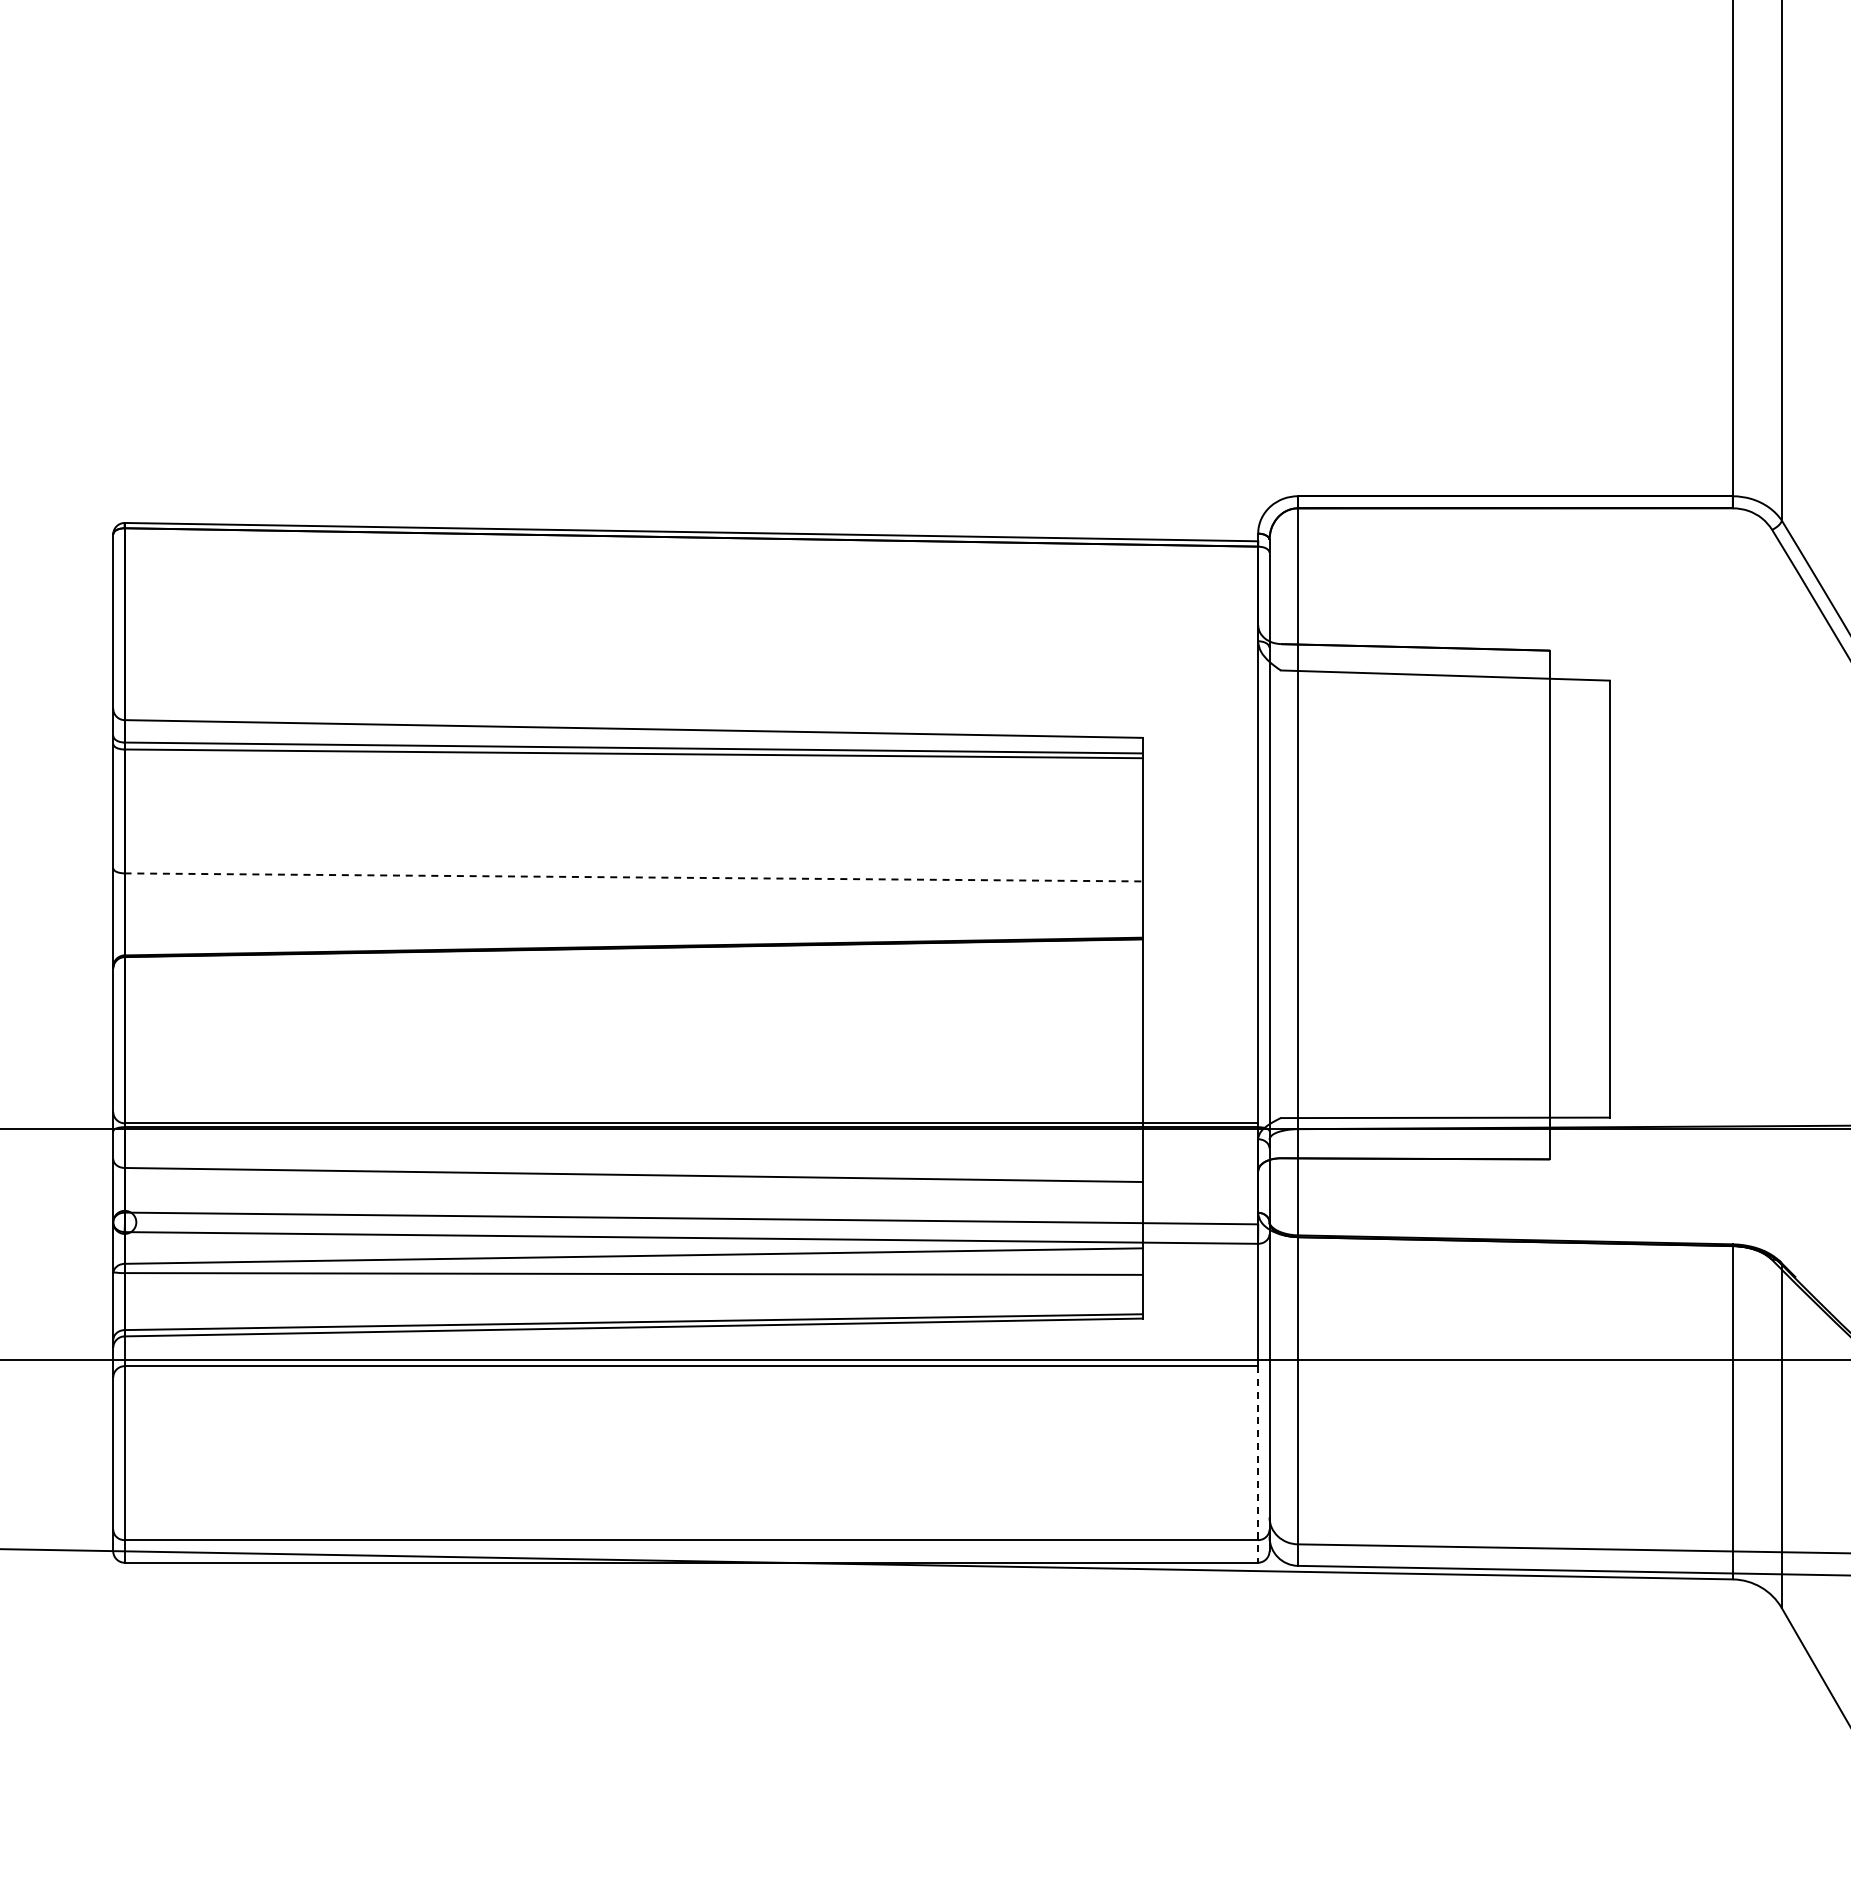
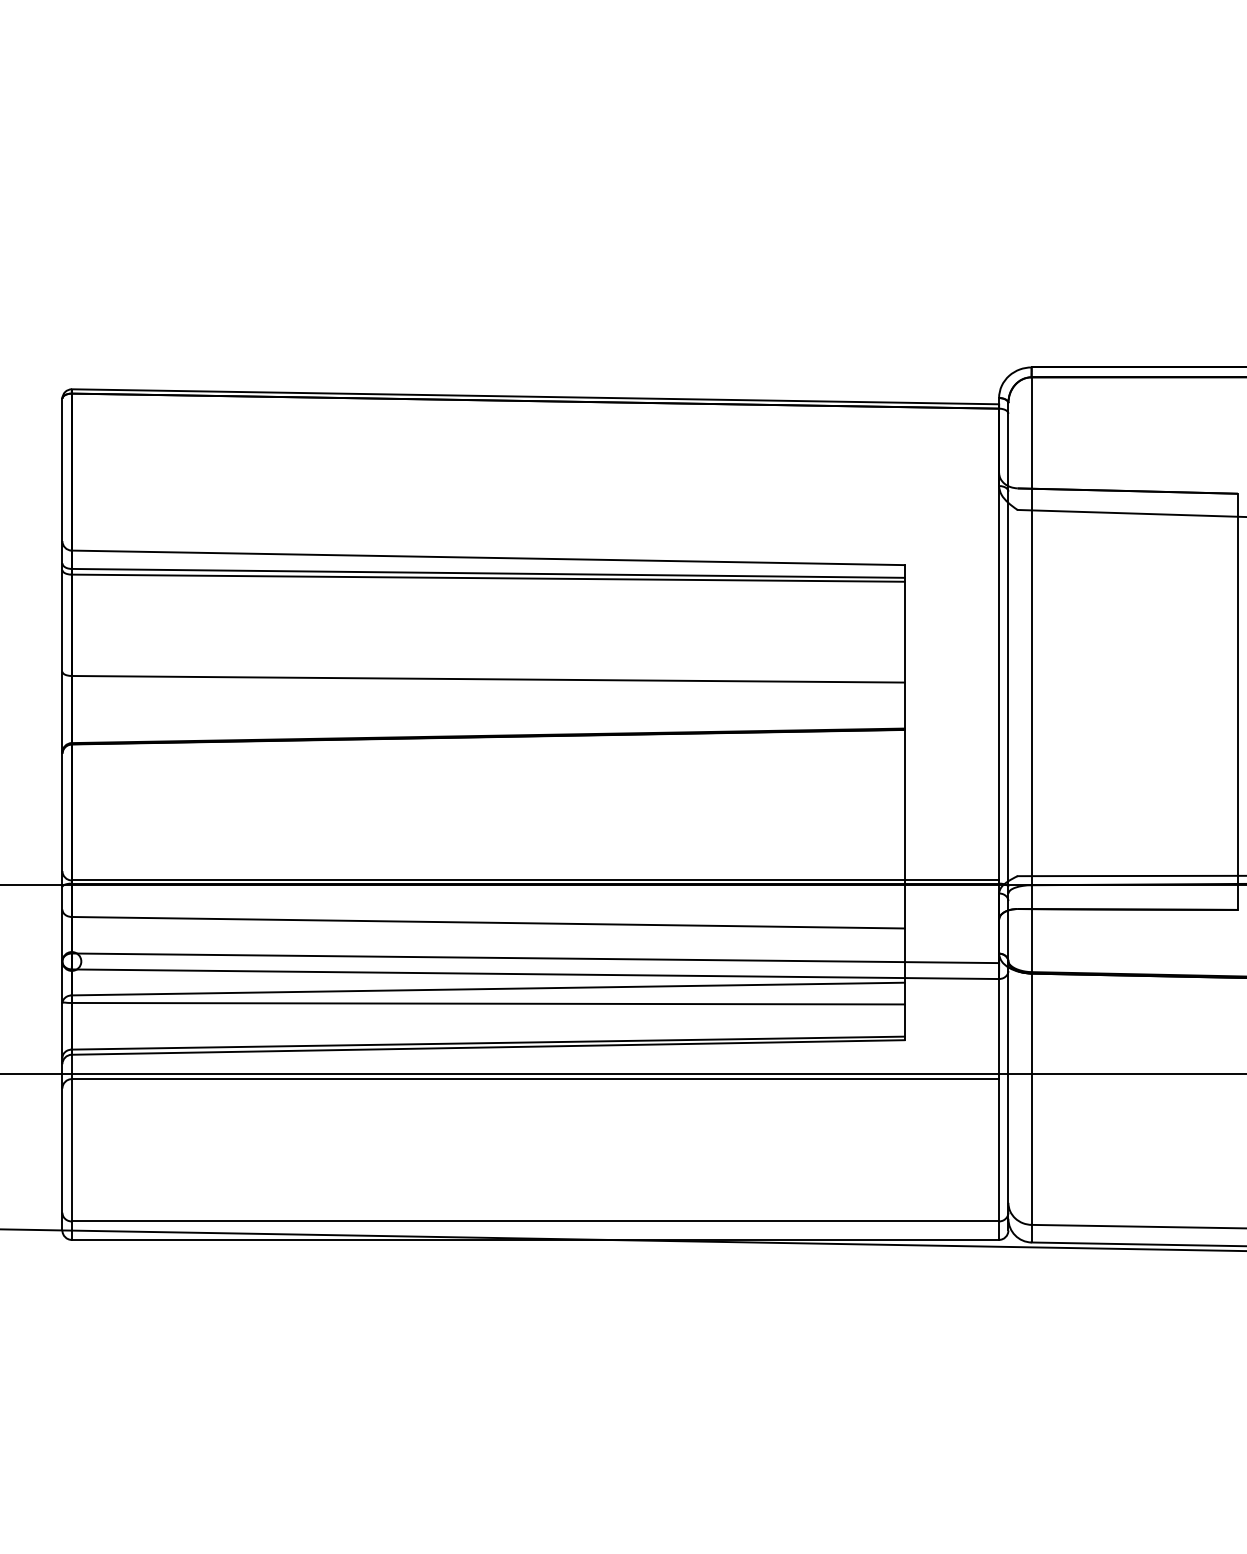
line: (634, 877) -> (488, 679), dashed -> solid
line: (1258, 1464) -> (999, 1159), dashed -> solid

